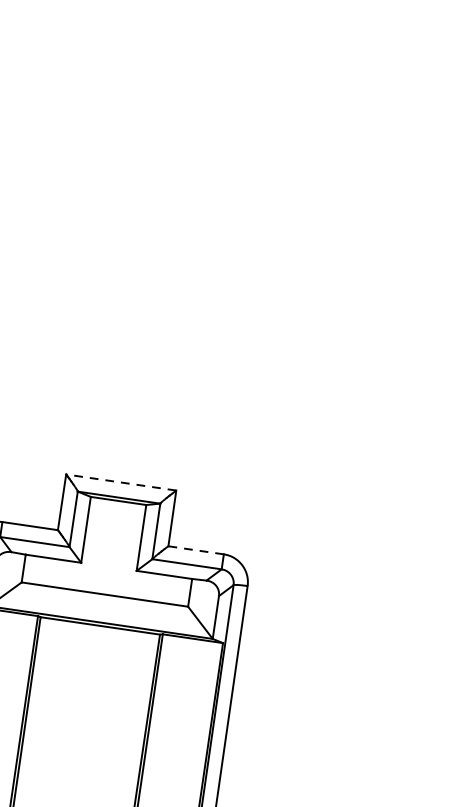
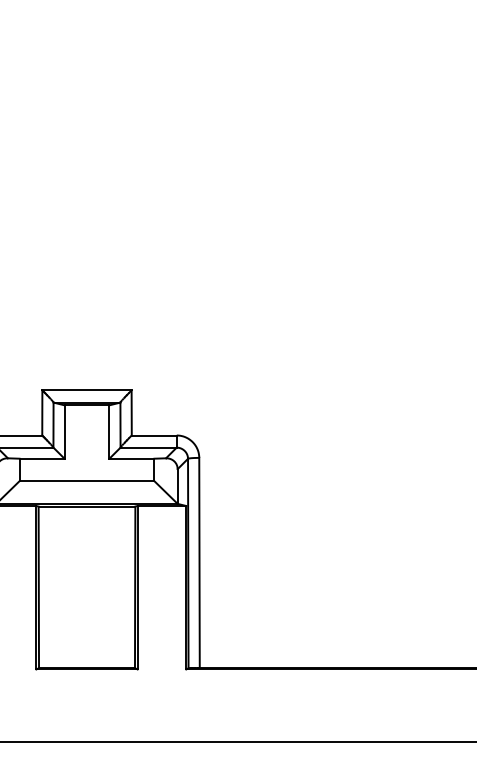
line: (121, 482) -> (87, 390), dashed -> solid
line: (195, 550) -> (153, 435), dashed -> solid

